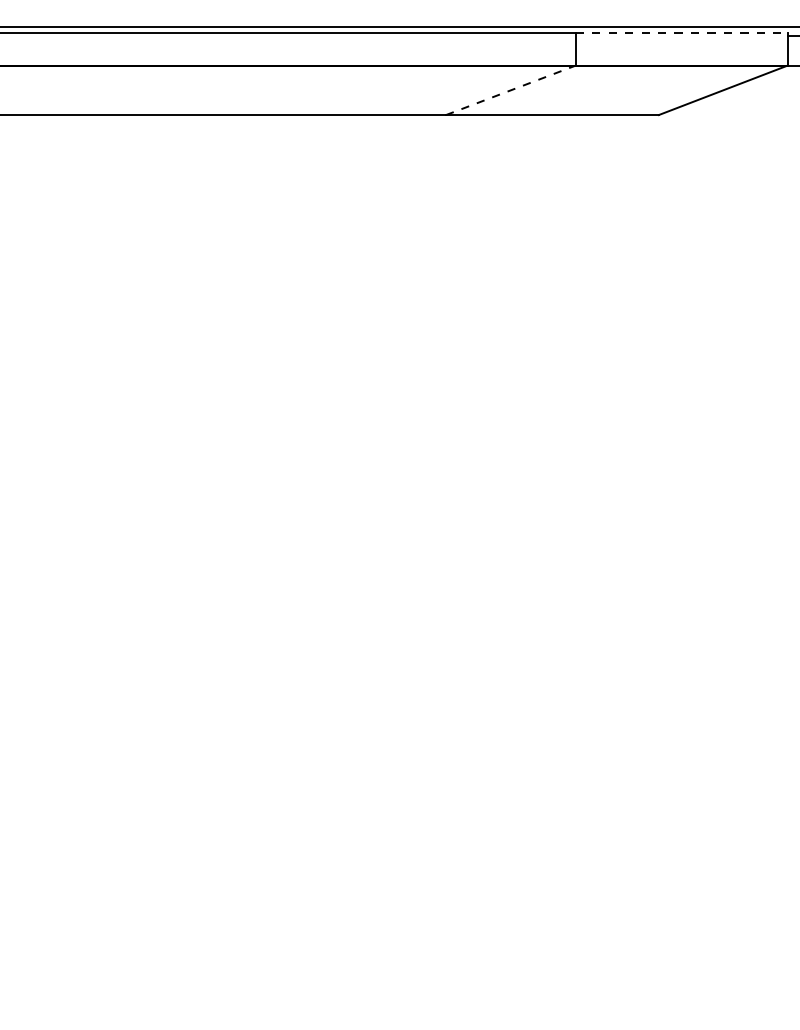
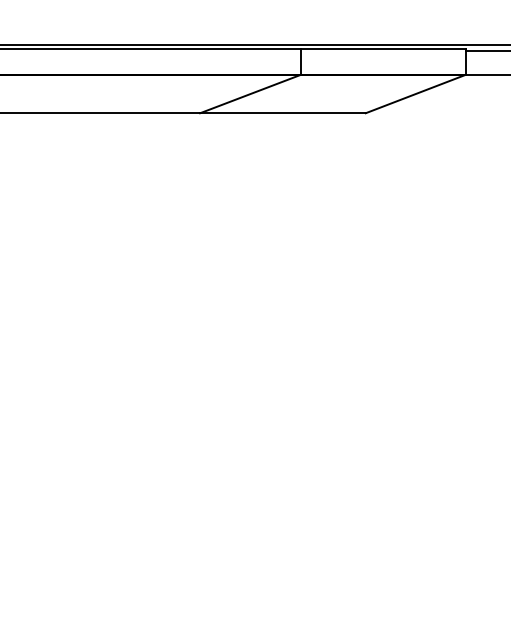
line: (681, 32) -> (383, 49), dashed -> solid
line: (511, 90) -> (251, 94), dashed -> solid

